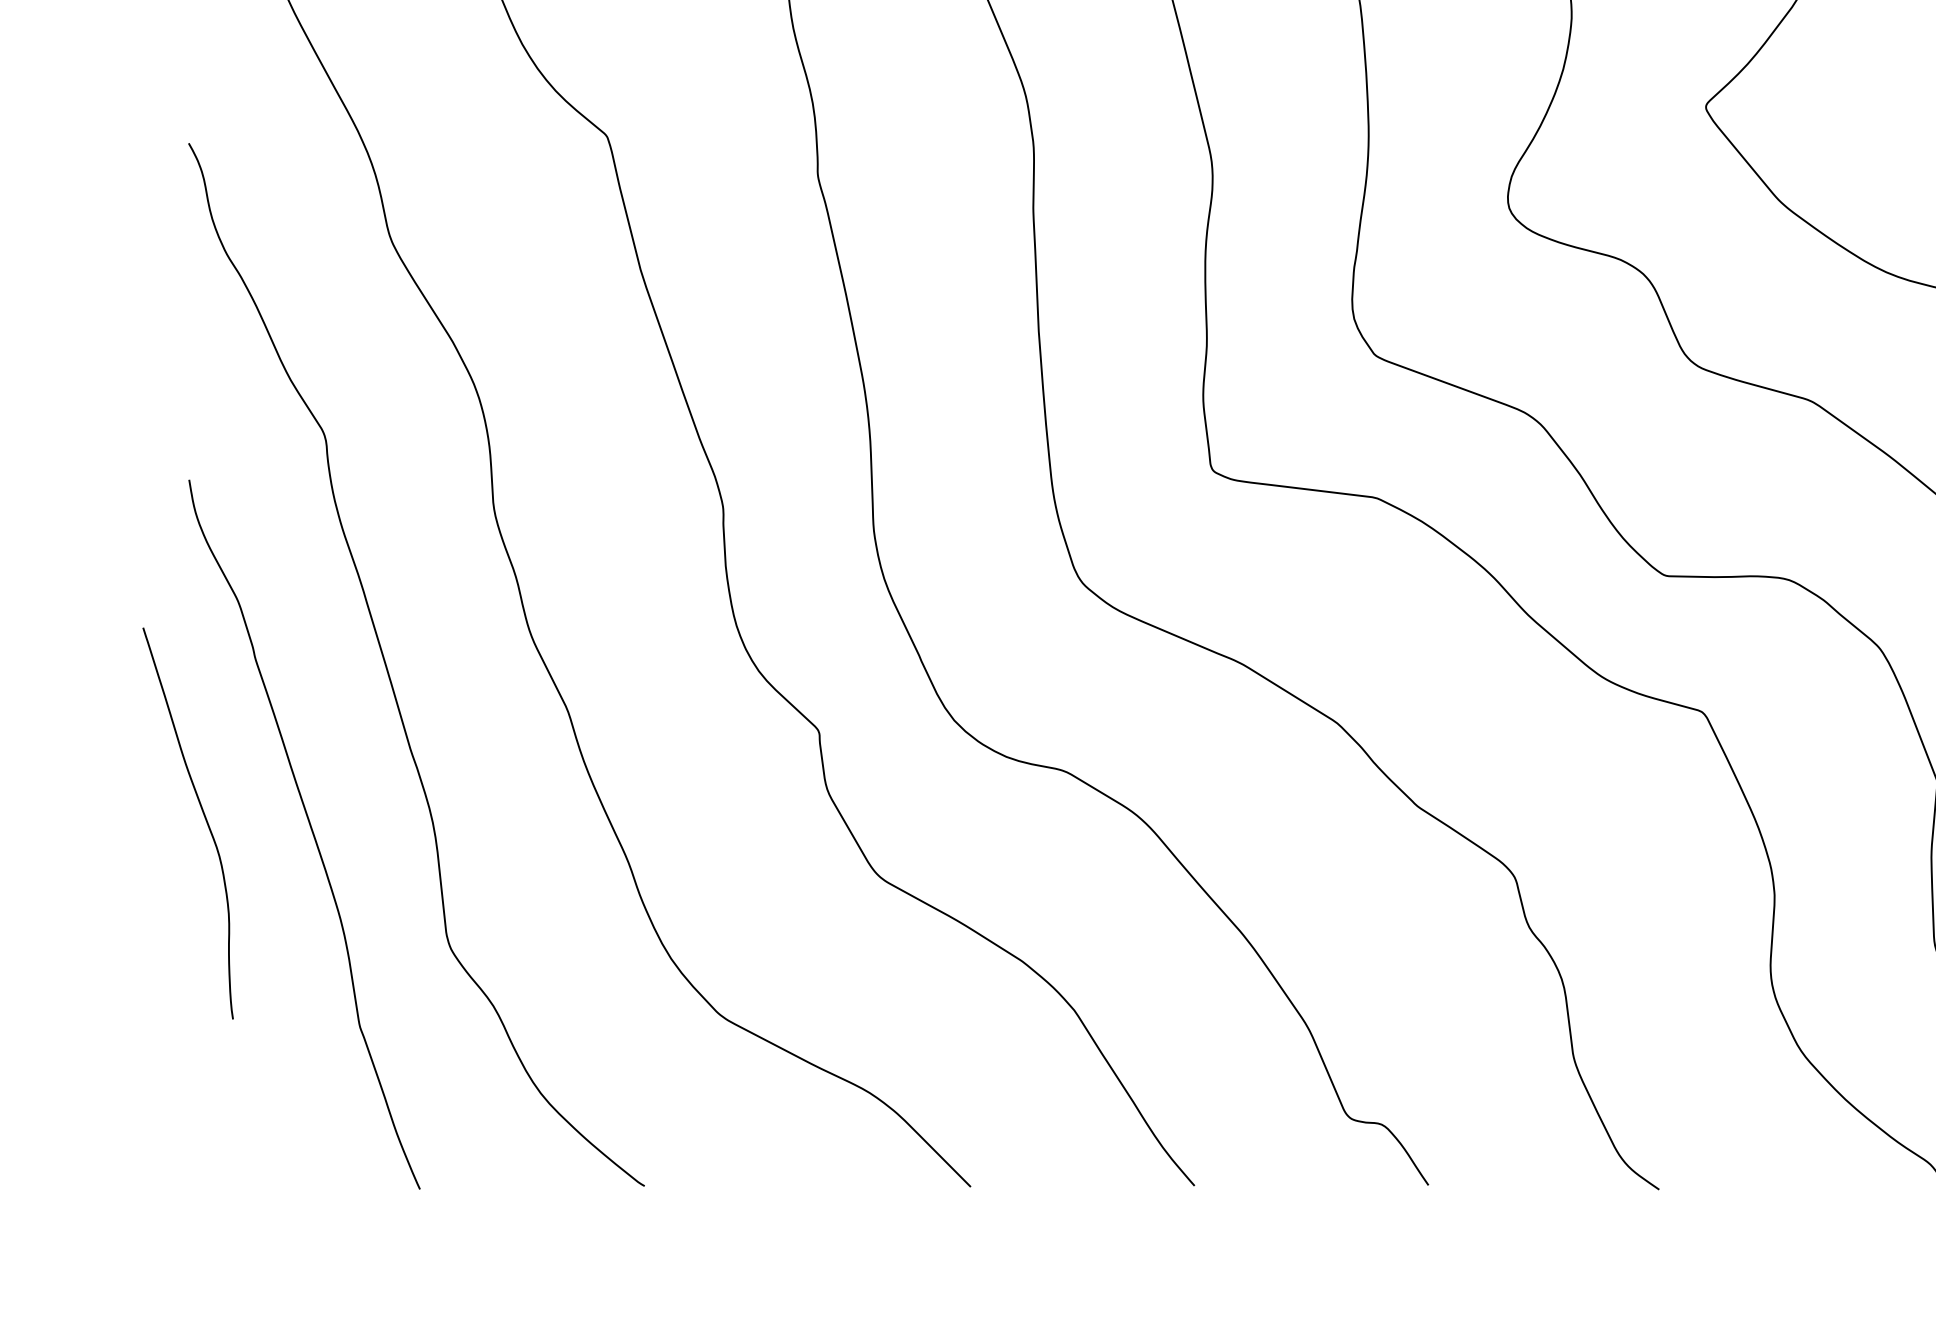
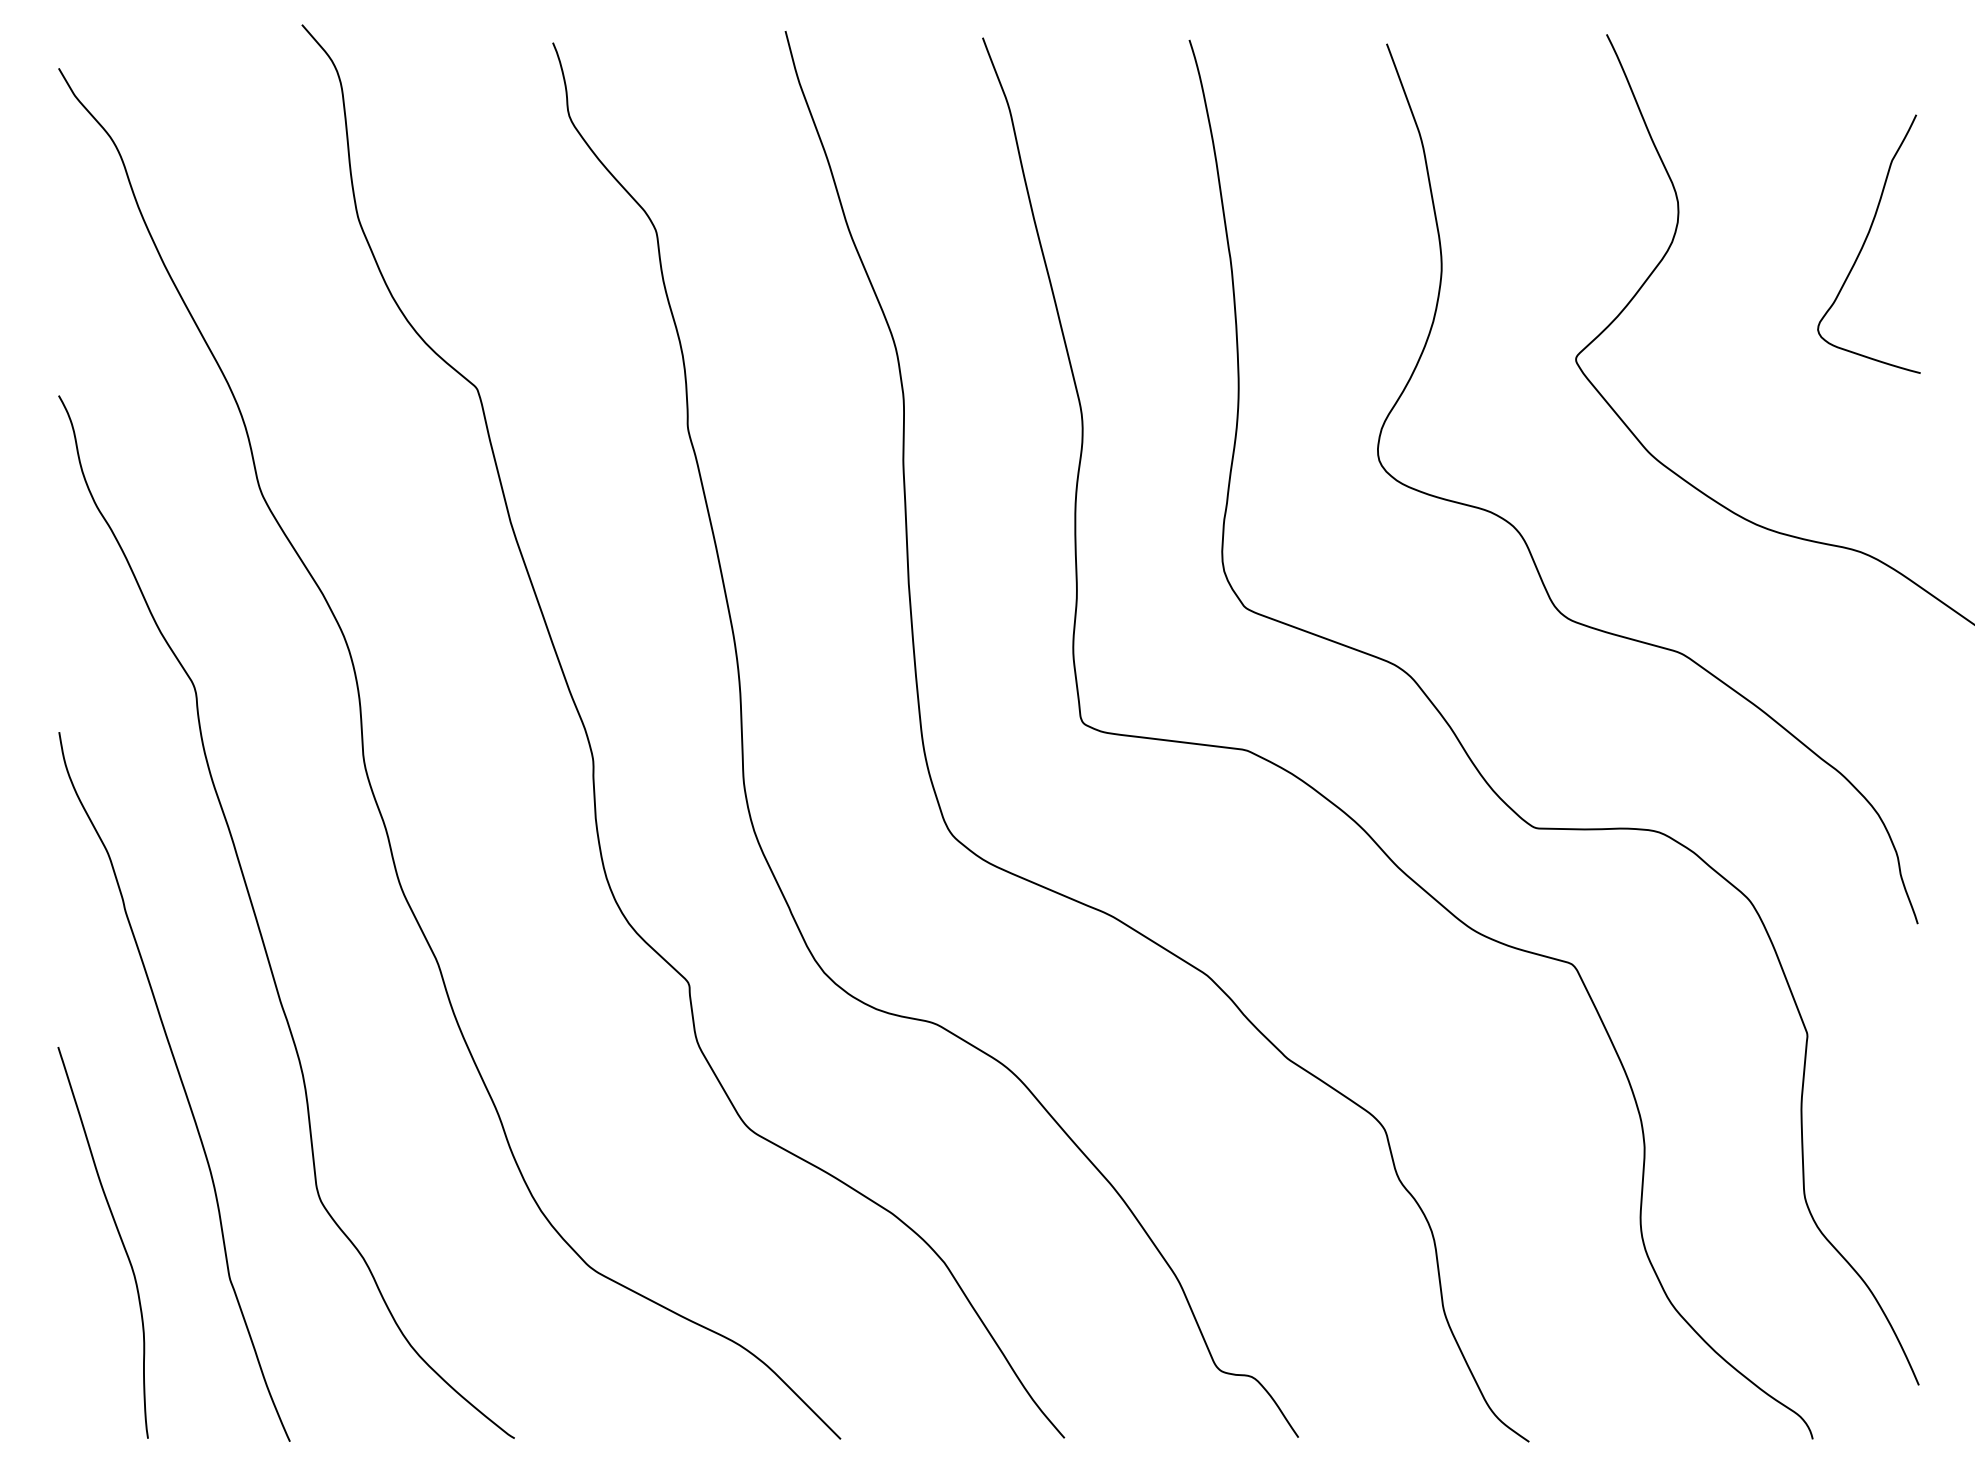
curve: (204, 818) -> (119, 1237), moved

